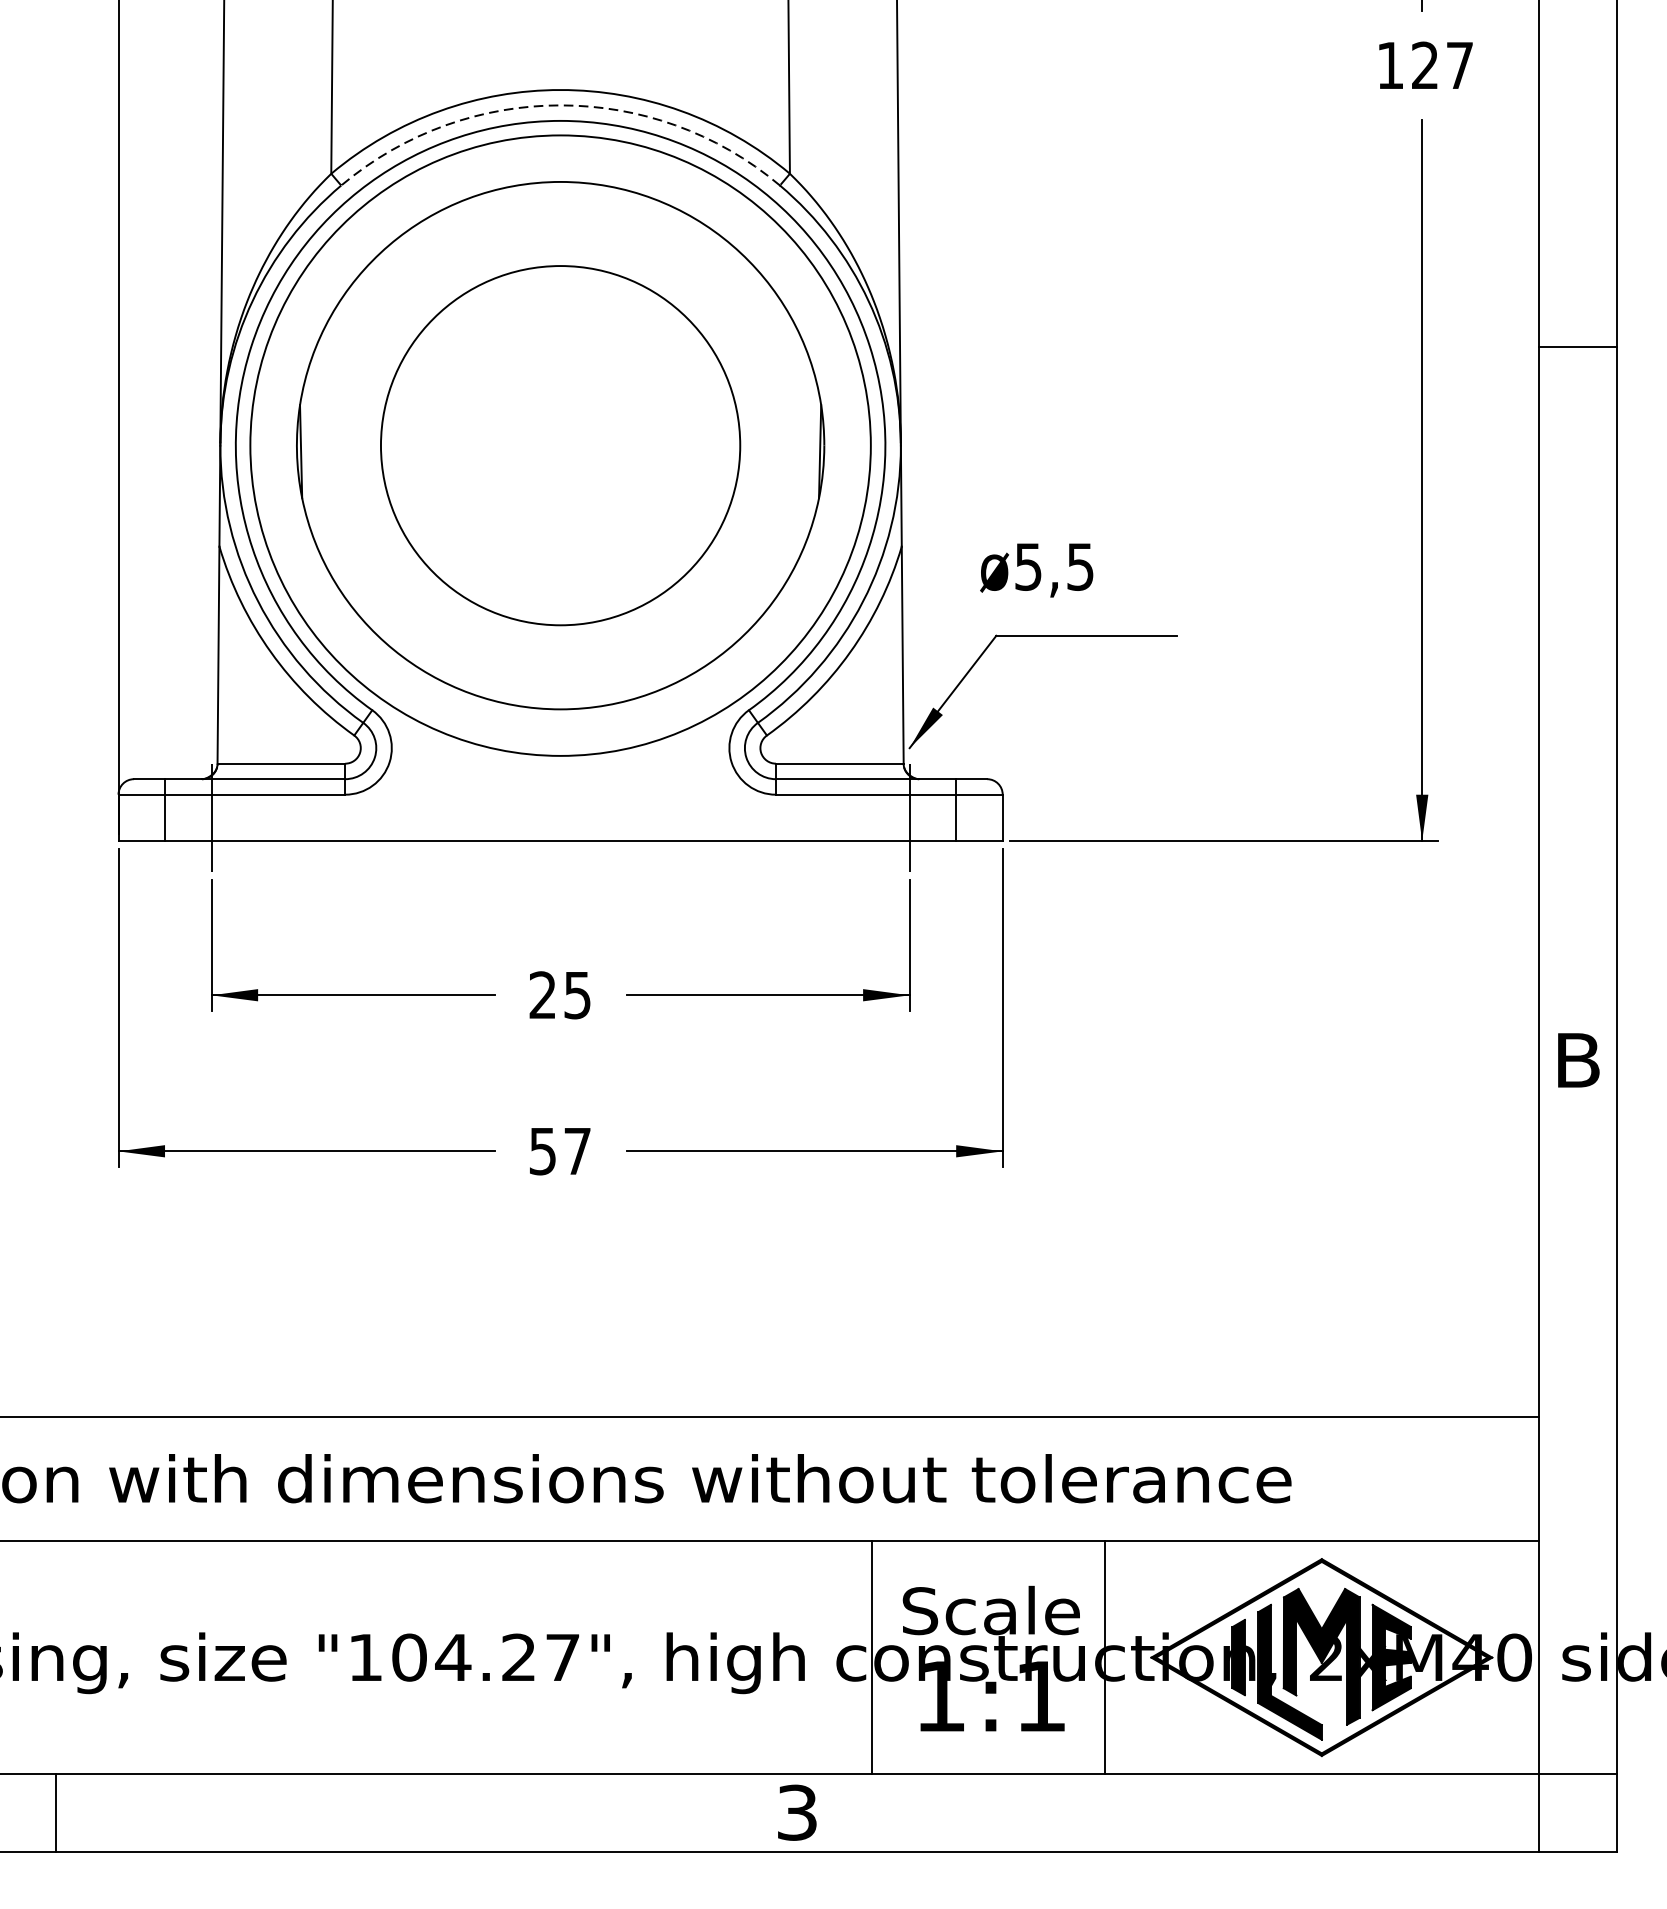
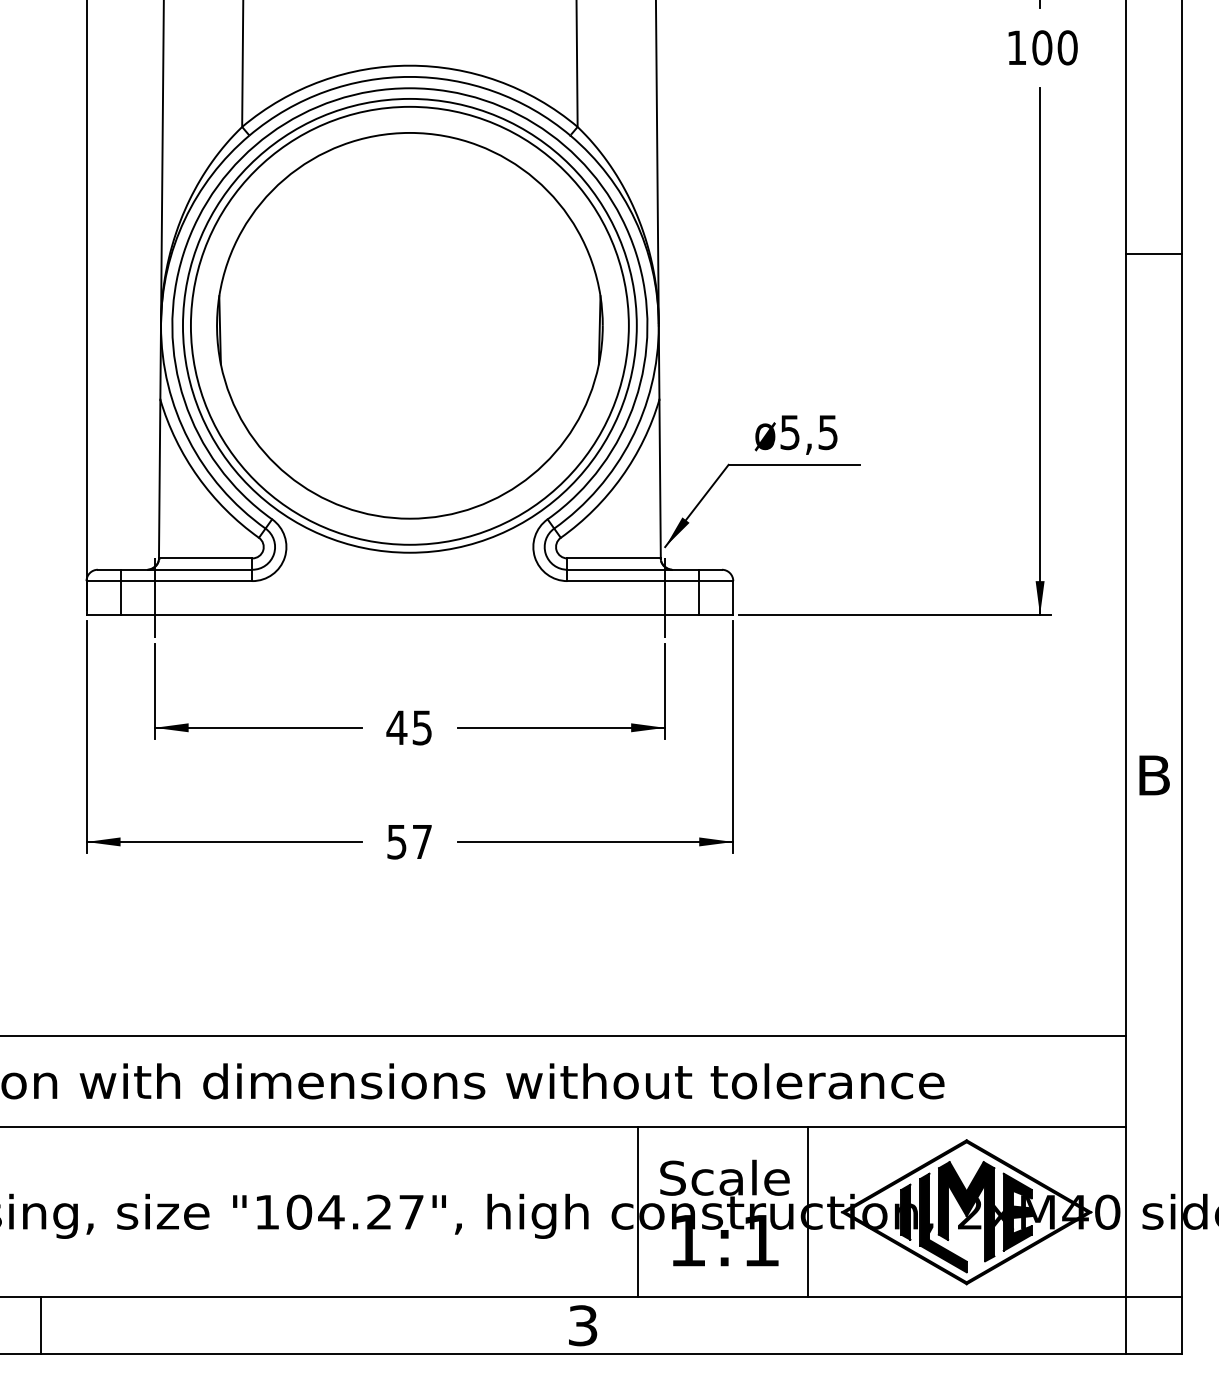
text: (1441, 65) -> (1054, 47), 127 -> 100
arc: (560, 104) -> (409, 76), dashed -> solid
circle: (560, 445) -> (409, 325), size x1.67
text: (1035, 569) -> (795, 434), moved
text: (542, 994) -> (396, 727), 25 -> 45

